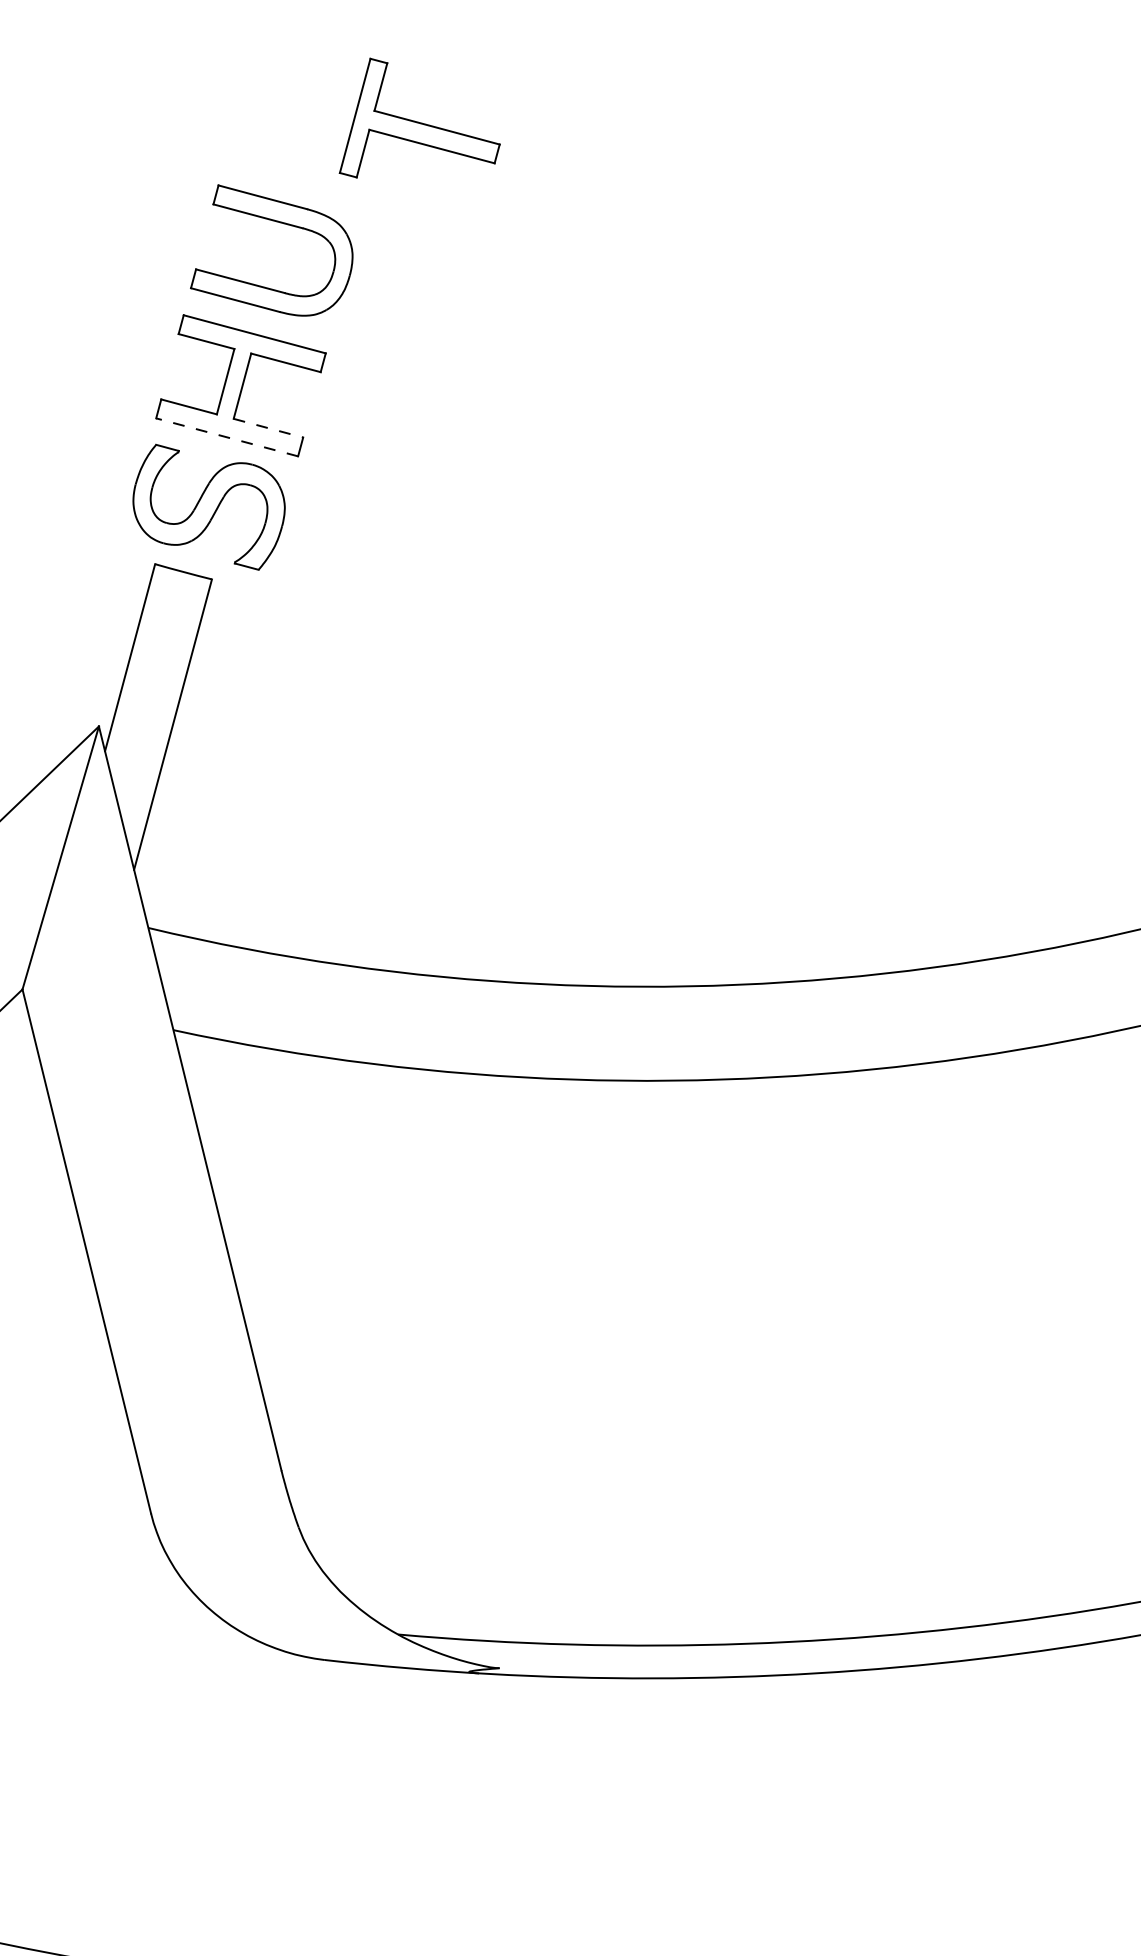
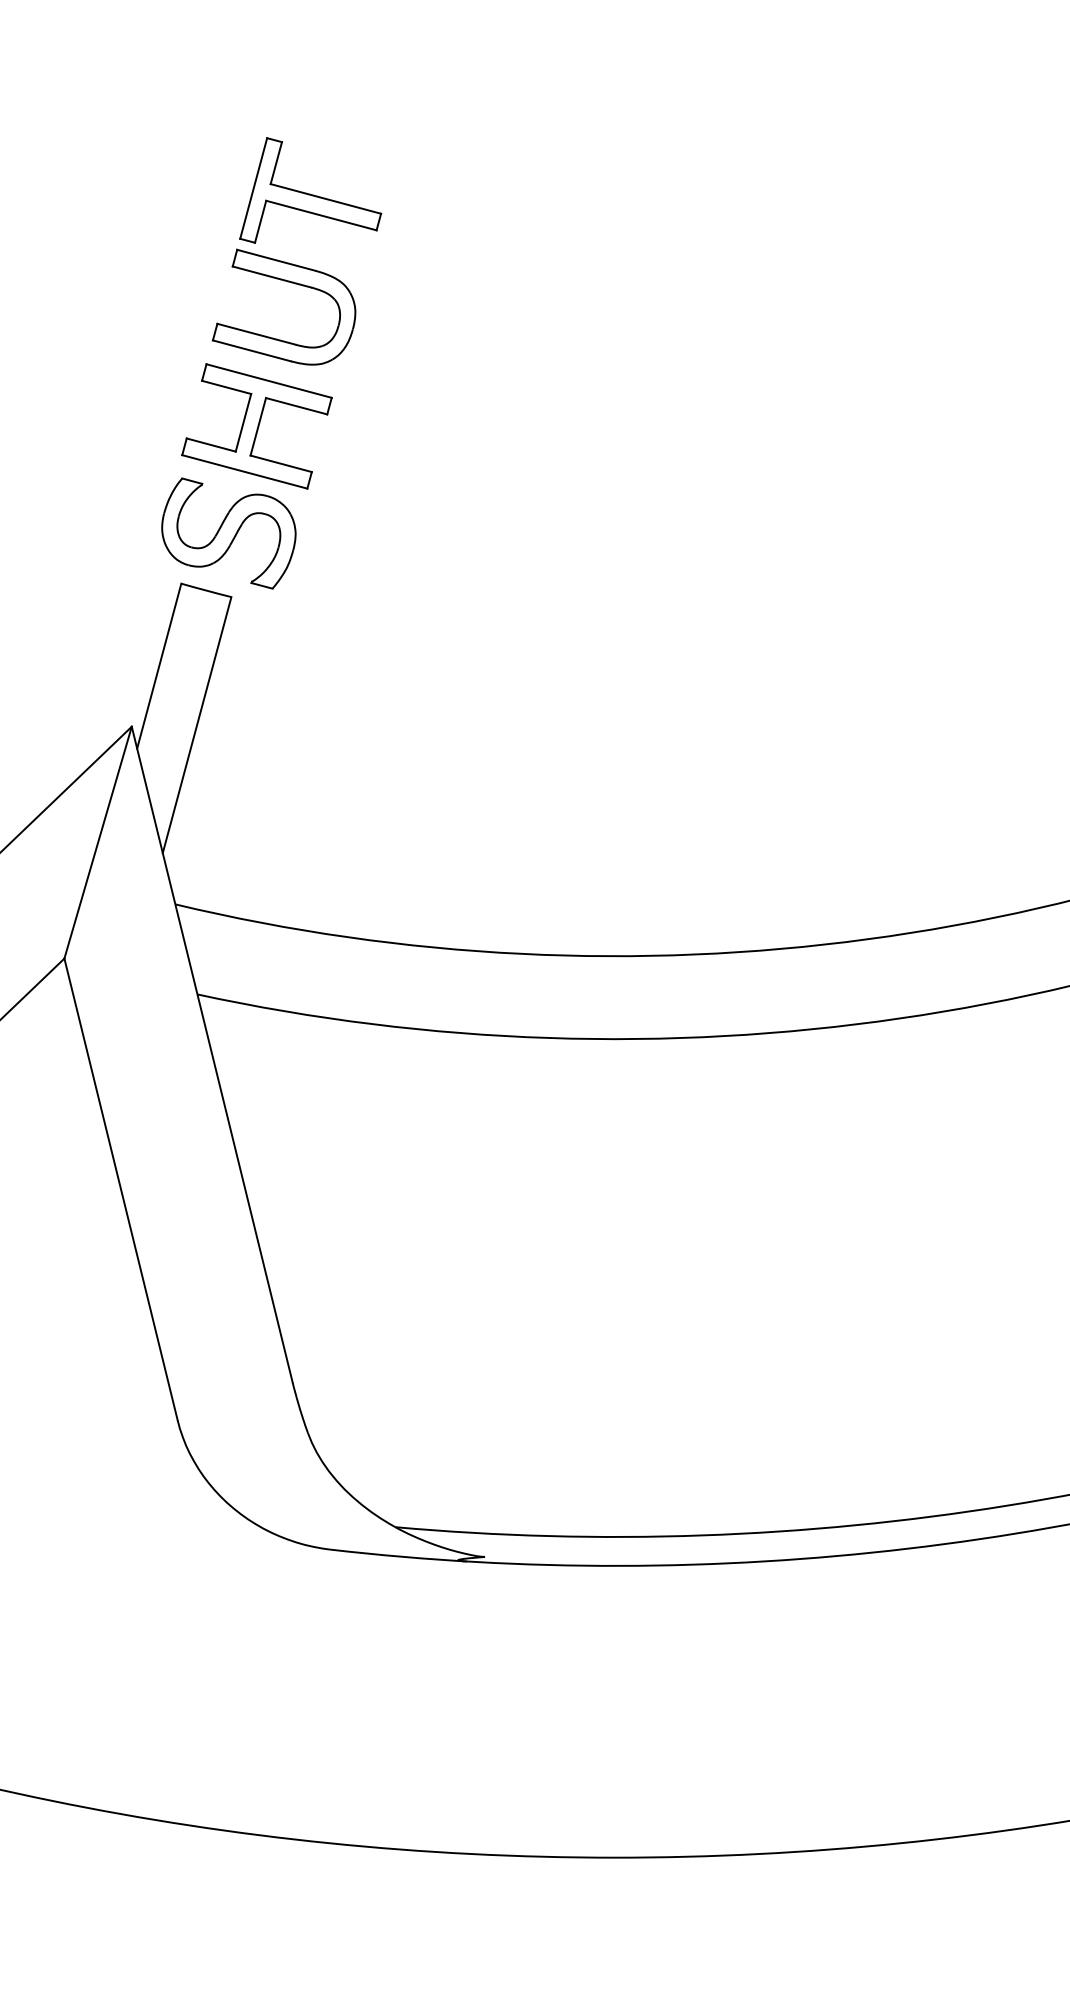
part: (419, 118) -> (310, 190), moved
line: (268, 427) -> (281, 463), dashed -> solid
line: (226, 436) -> (244, 471), dashed -> solid

